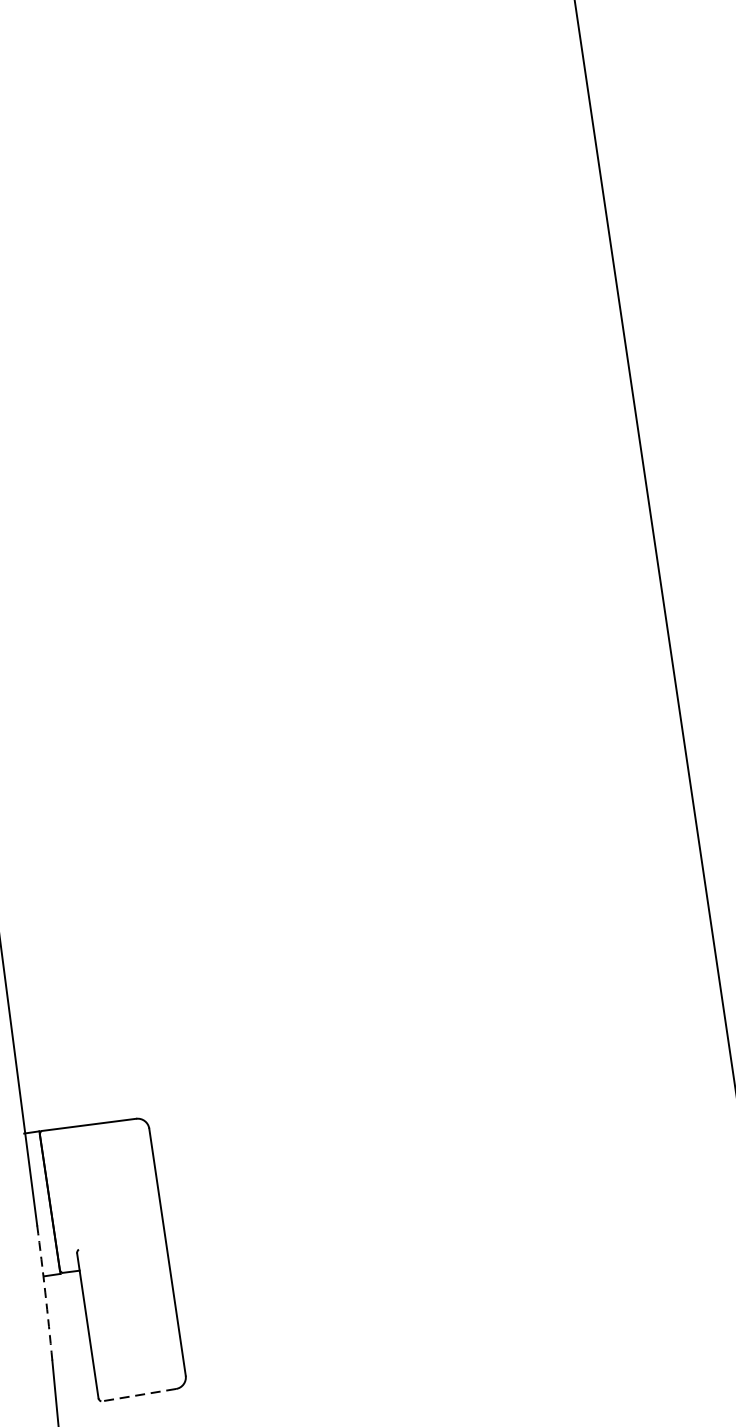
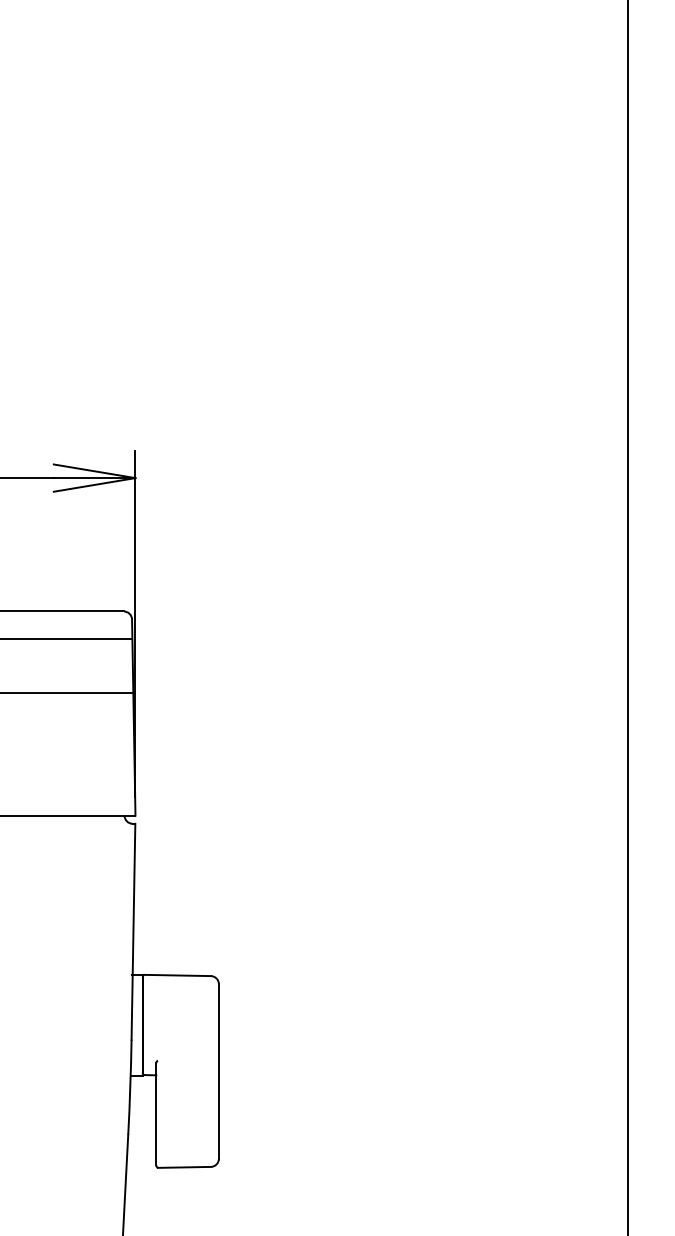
arc: (45, 1293) -> (130, 1087), dashed -> solid
line: (137, 1395) -> (183, 1167), dashed -> solid

